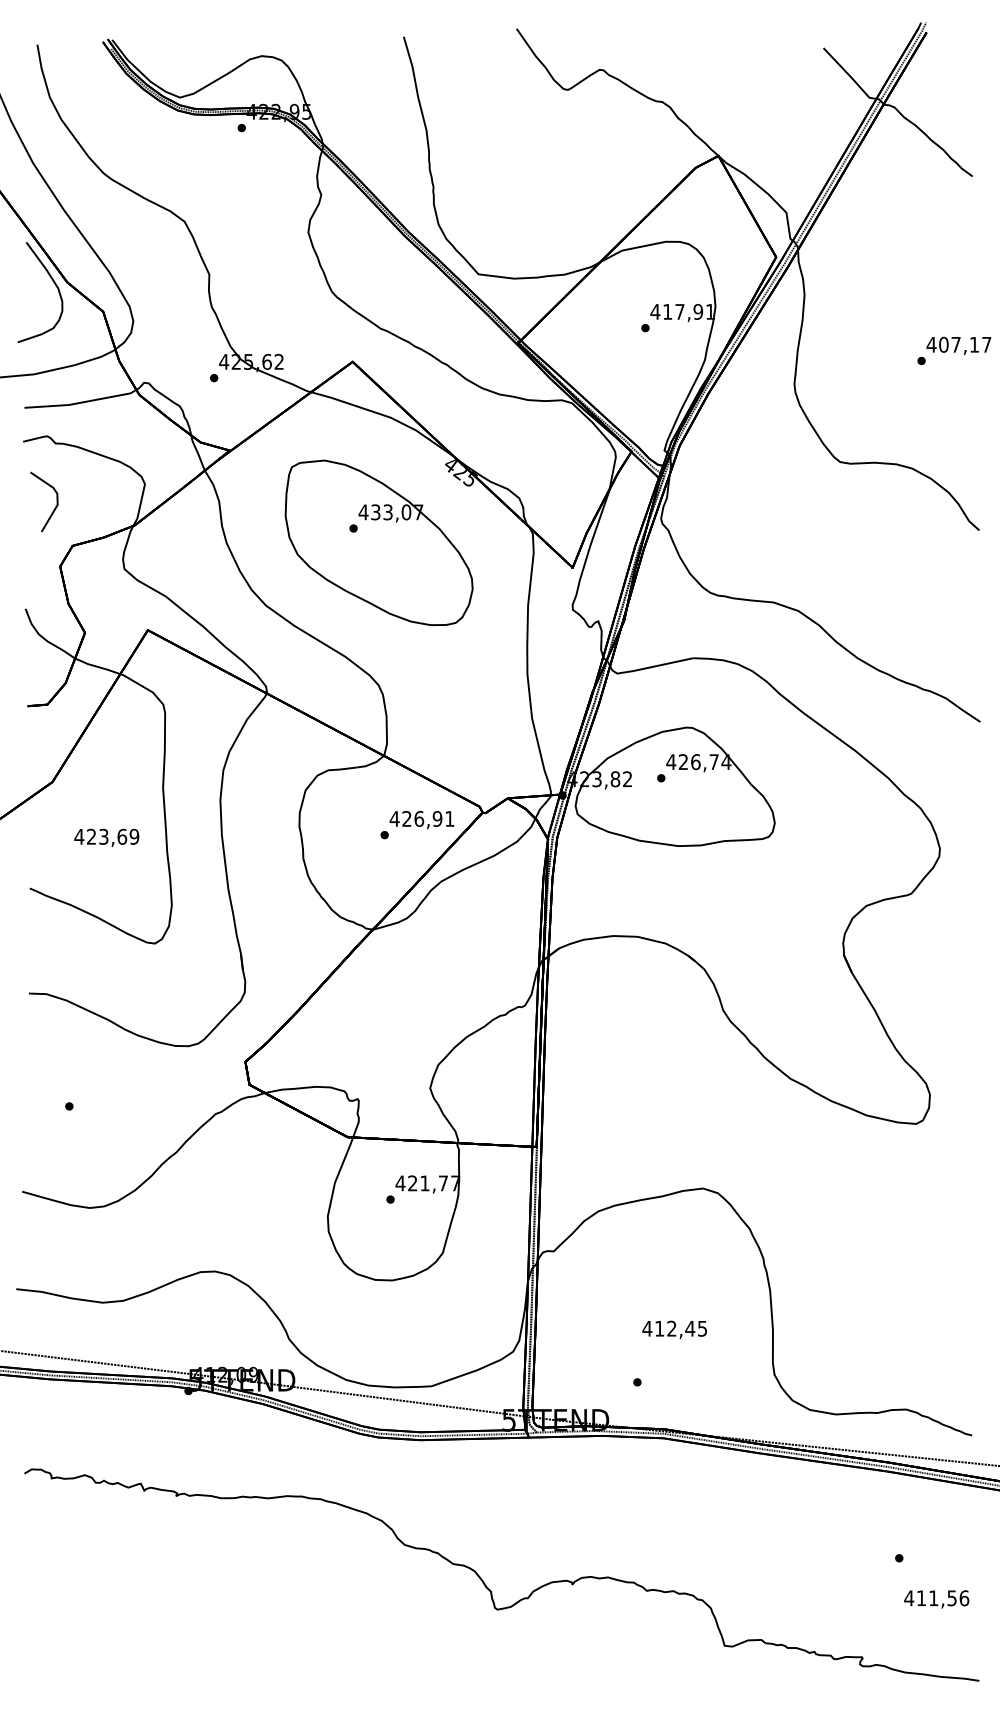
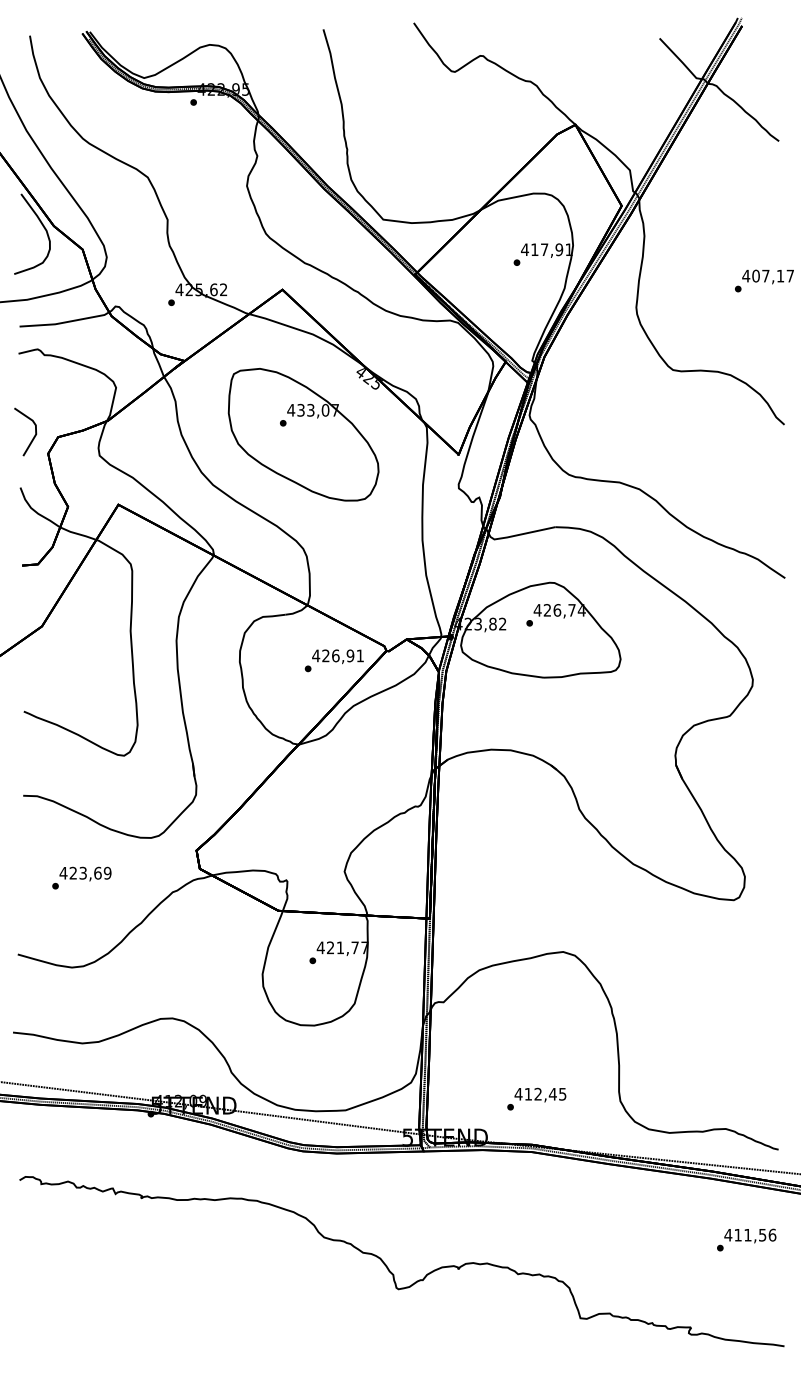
curve: (54, 507) -> (33, 436), moved
text: (106, 837) -> (85, 873), moved
text: (674, 1329) -> (540, 1094), moved
text: (936, 1598) -> (750, 1235), moved

